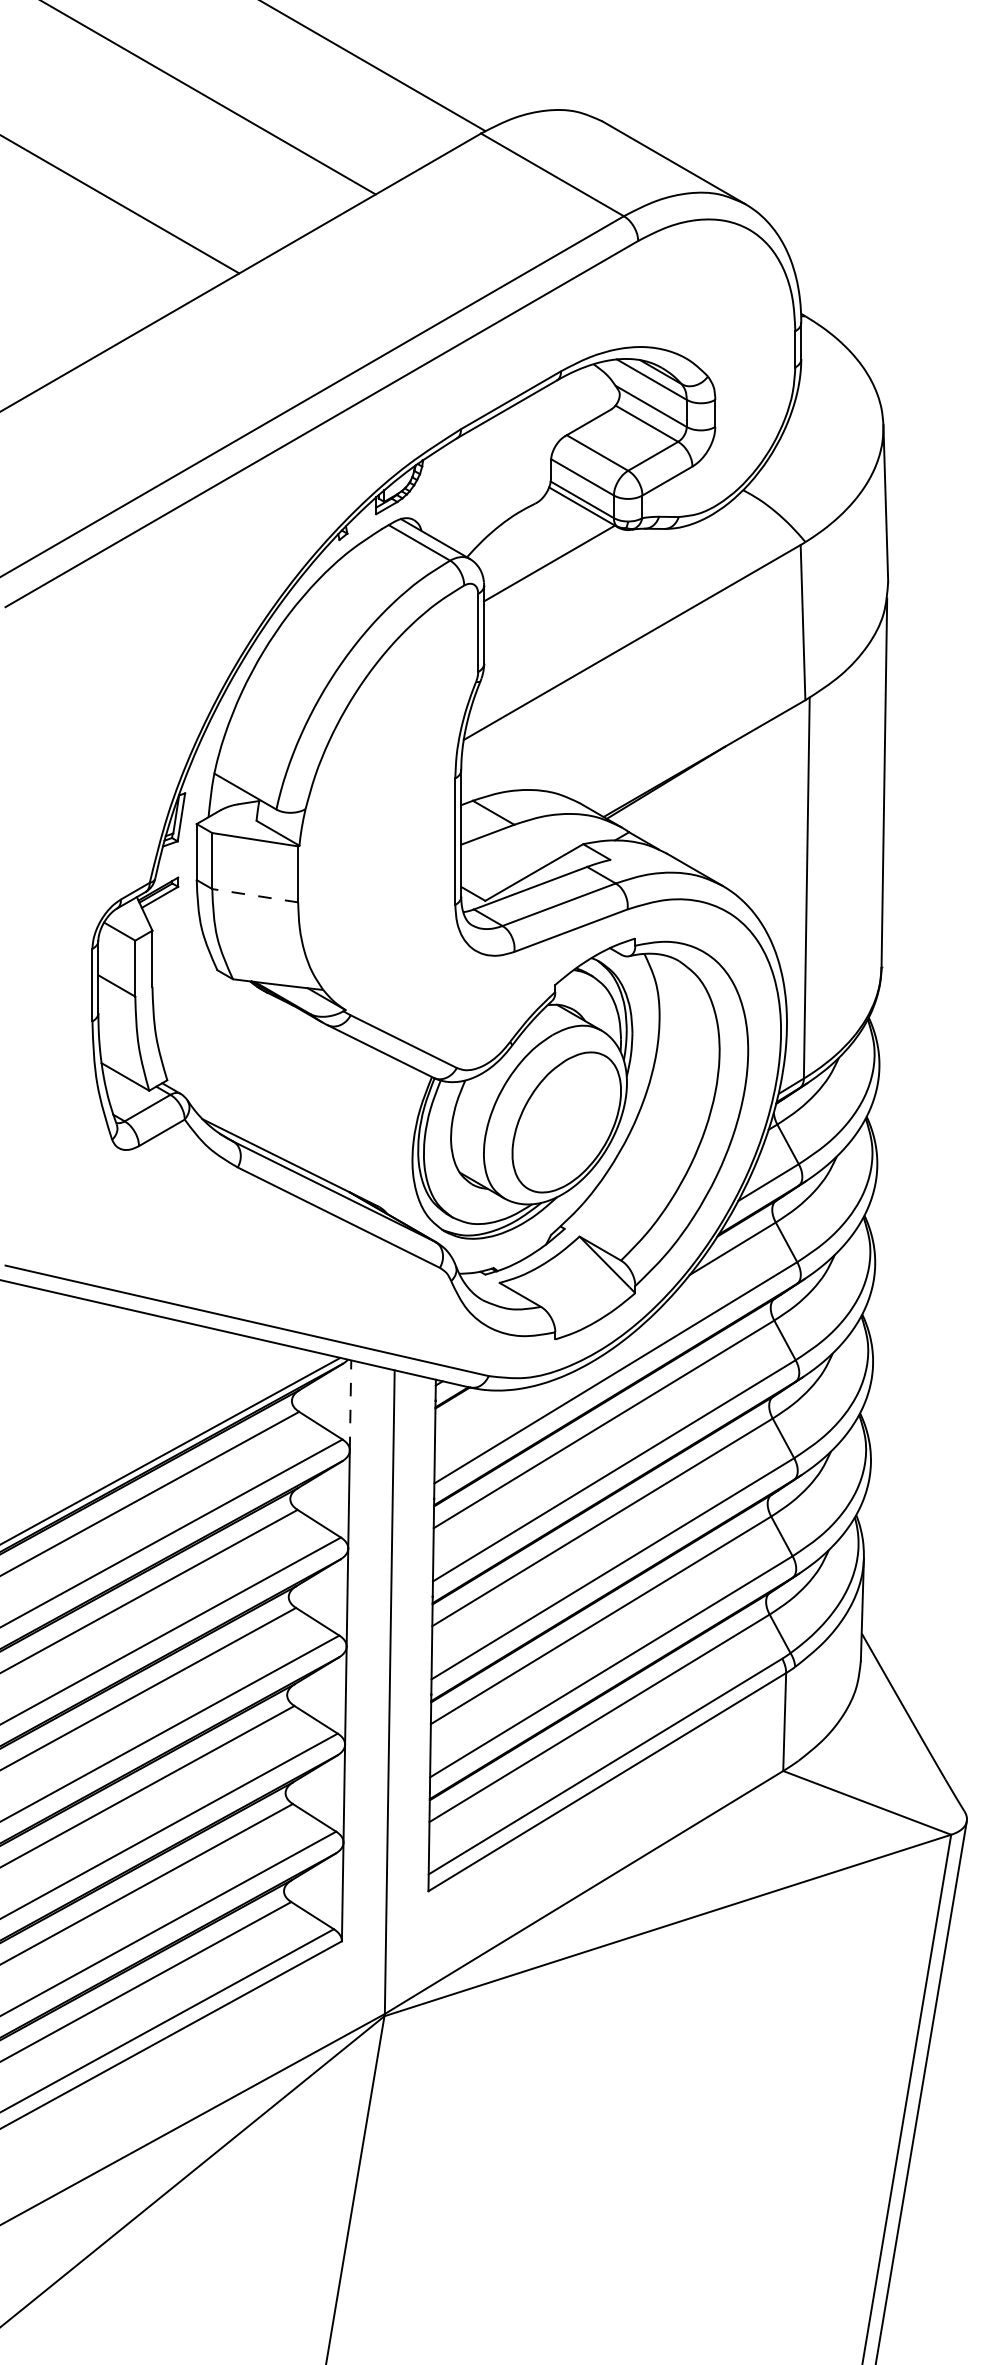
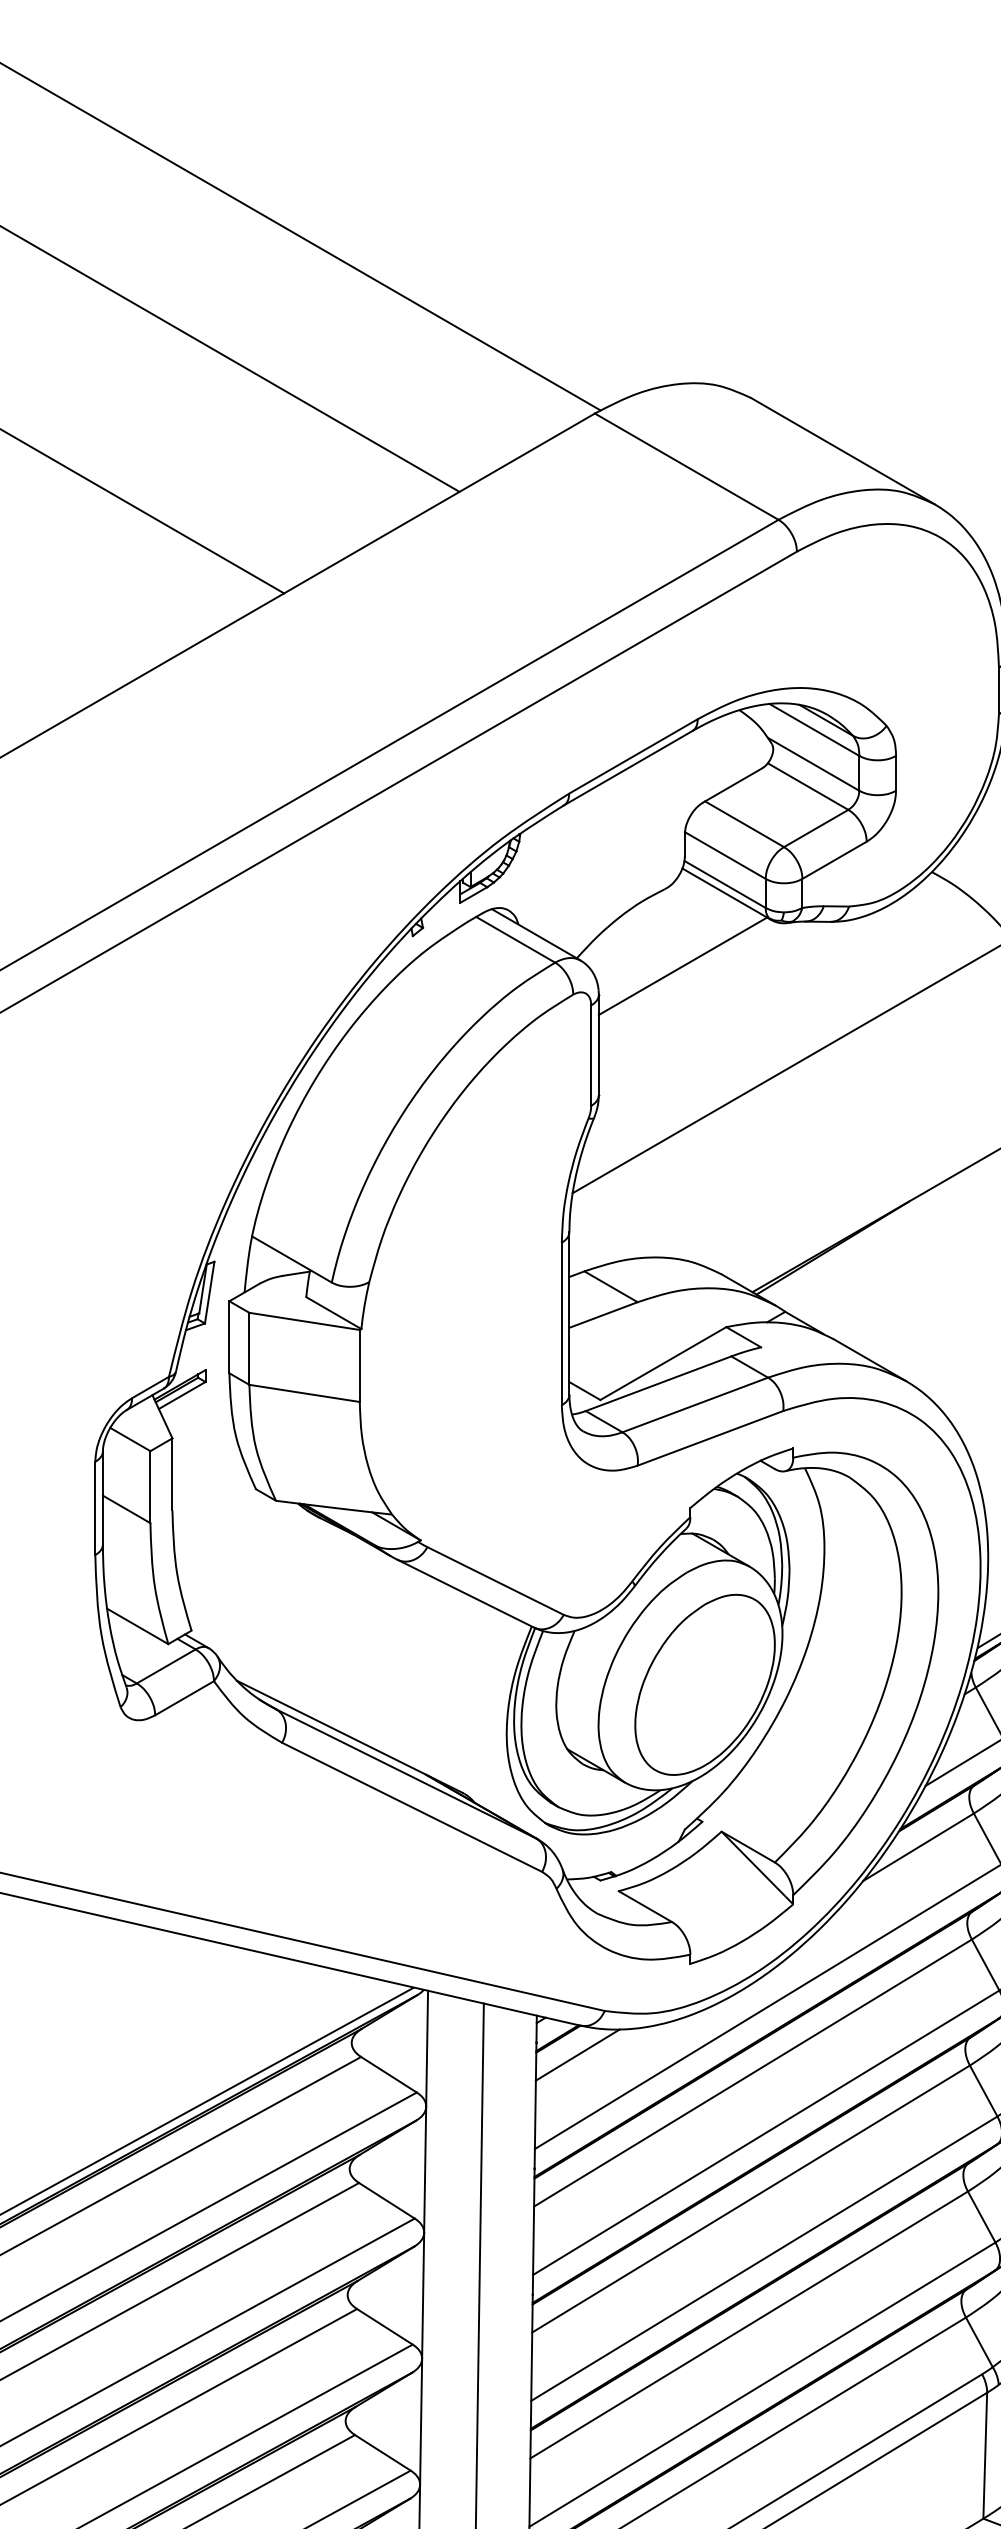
line: (254, 895) -> (303, 1393), dashed -> solid
line: (350, 1405) -> (427, 2048), dashed -> solid
line: (467, 1410) -> (577, 2055), added

